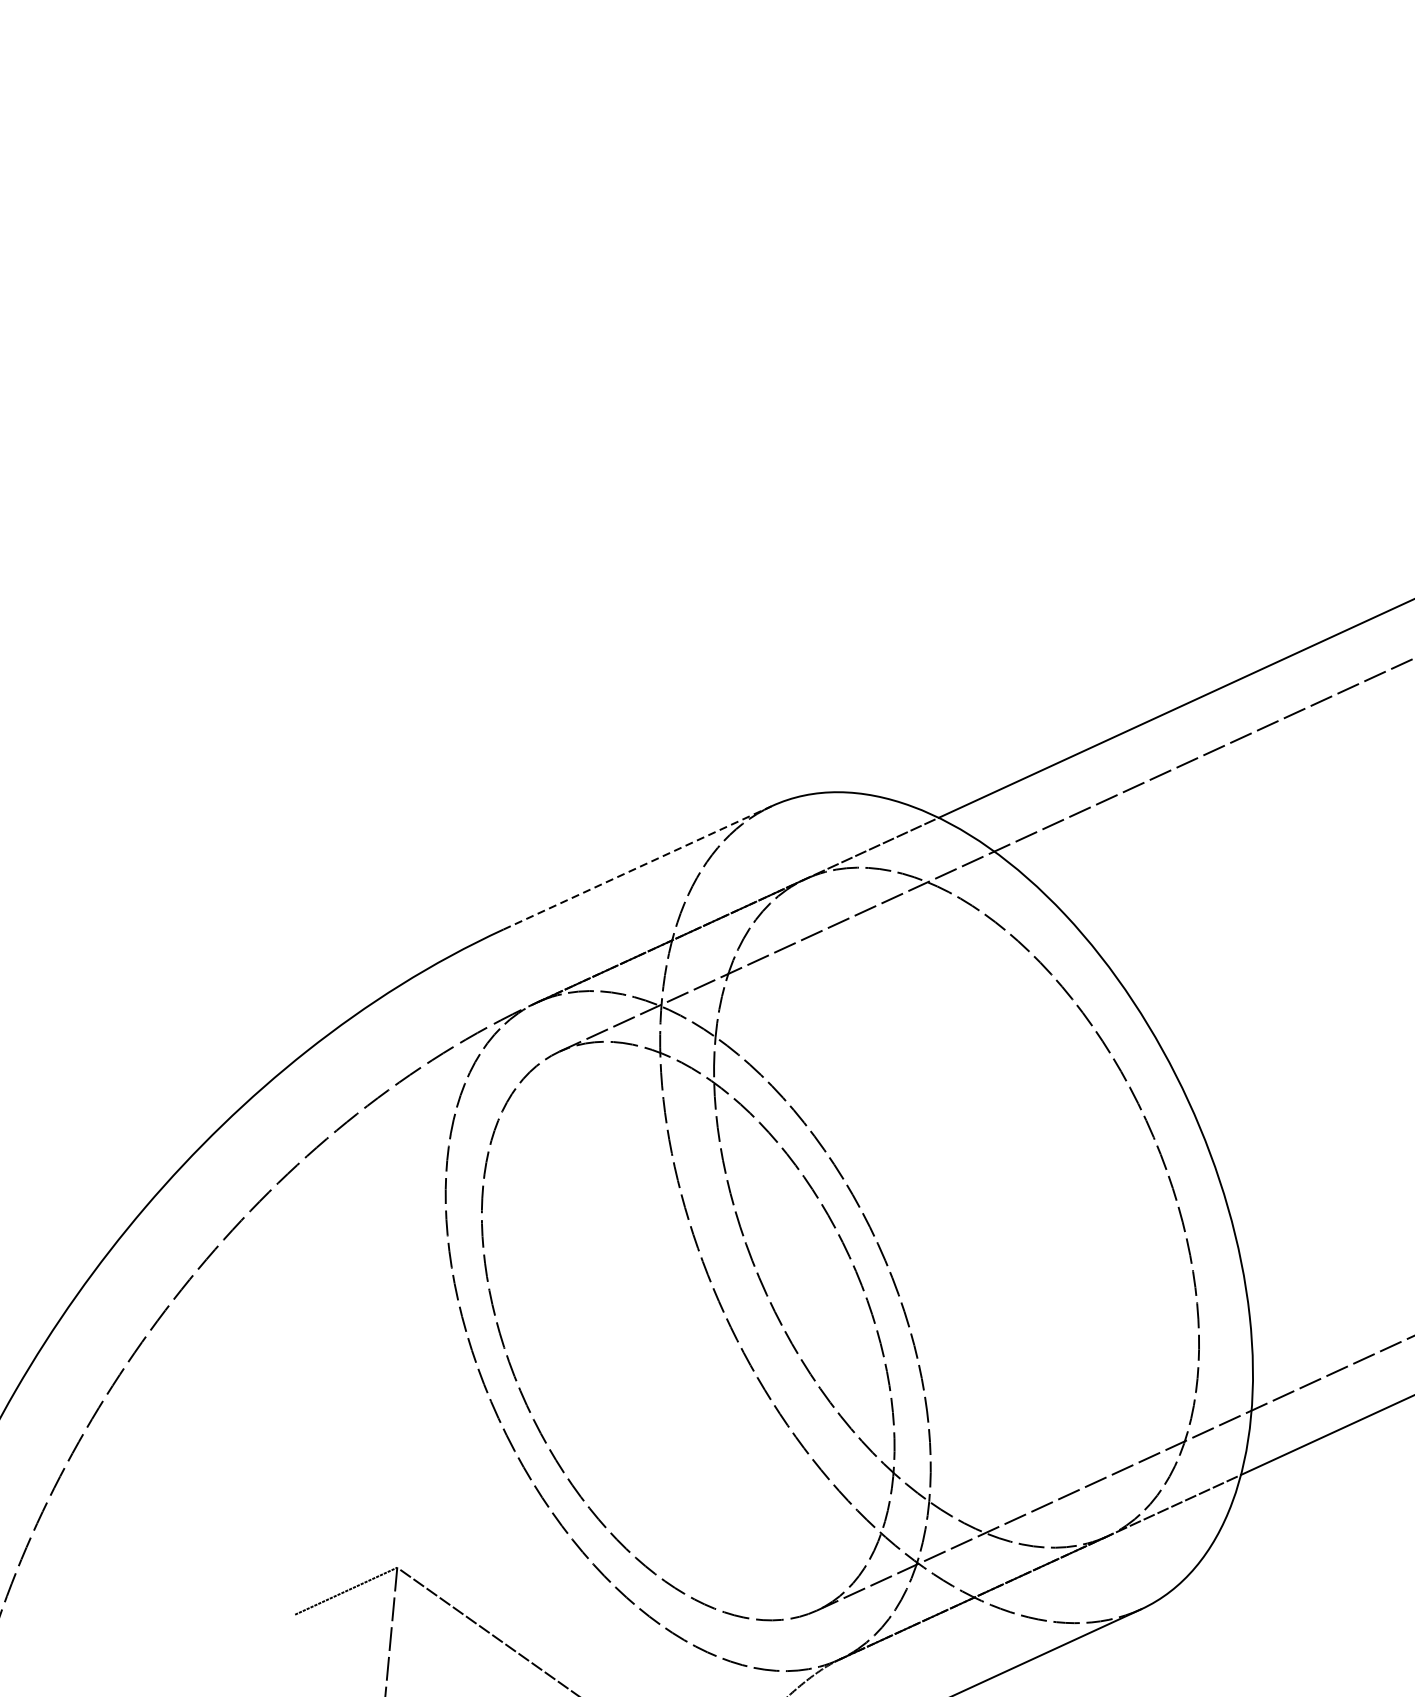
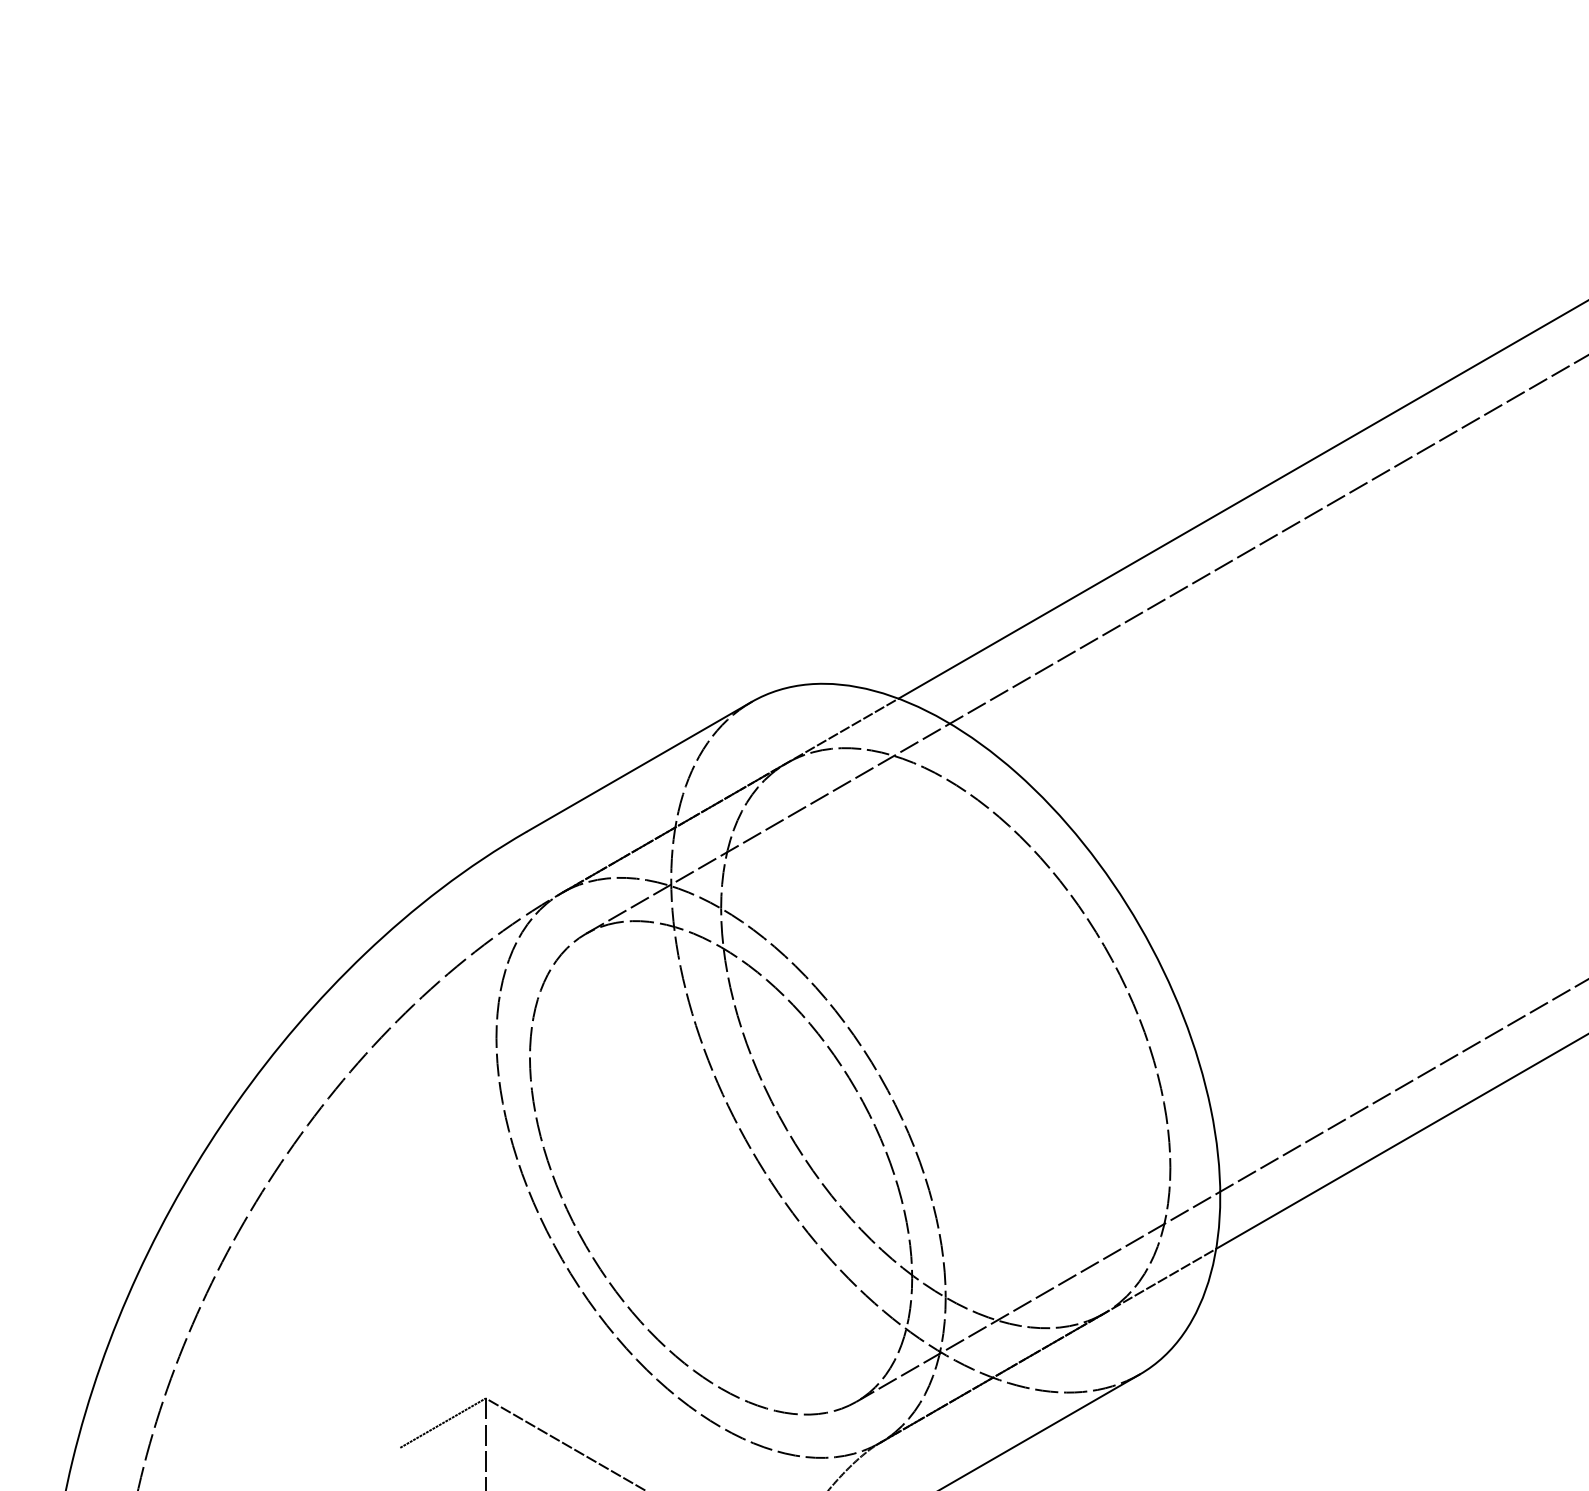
line: (637, 867) -> (639, 766), dashed -> solid

